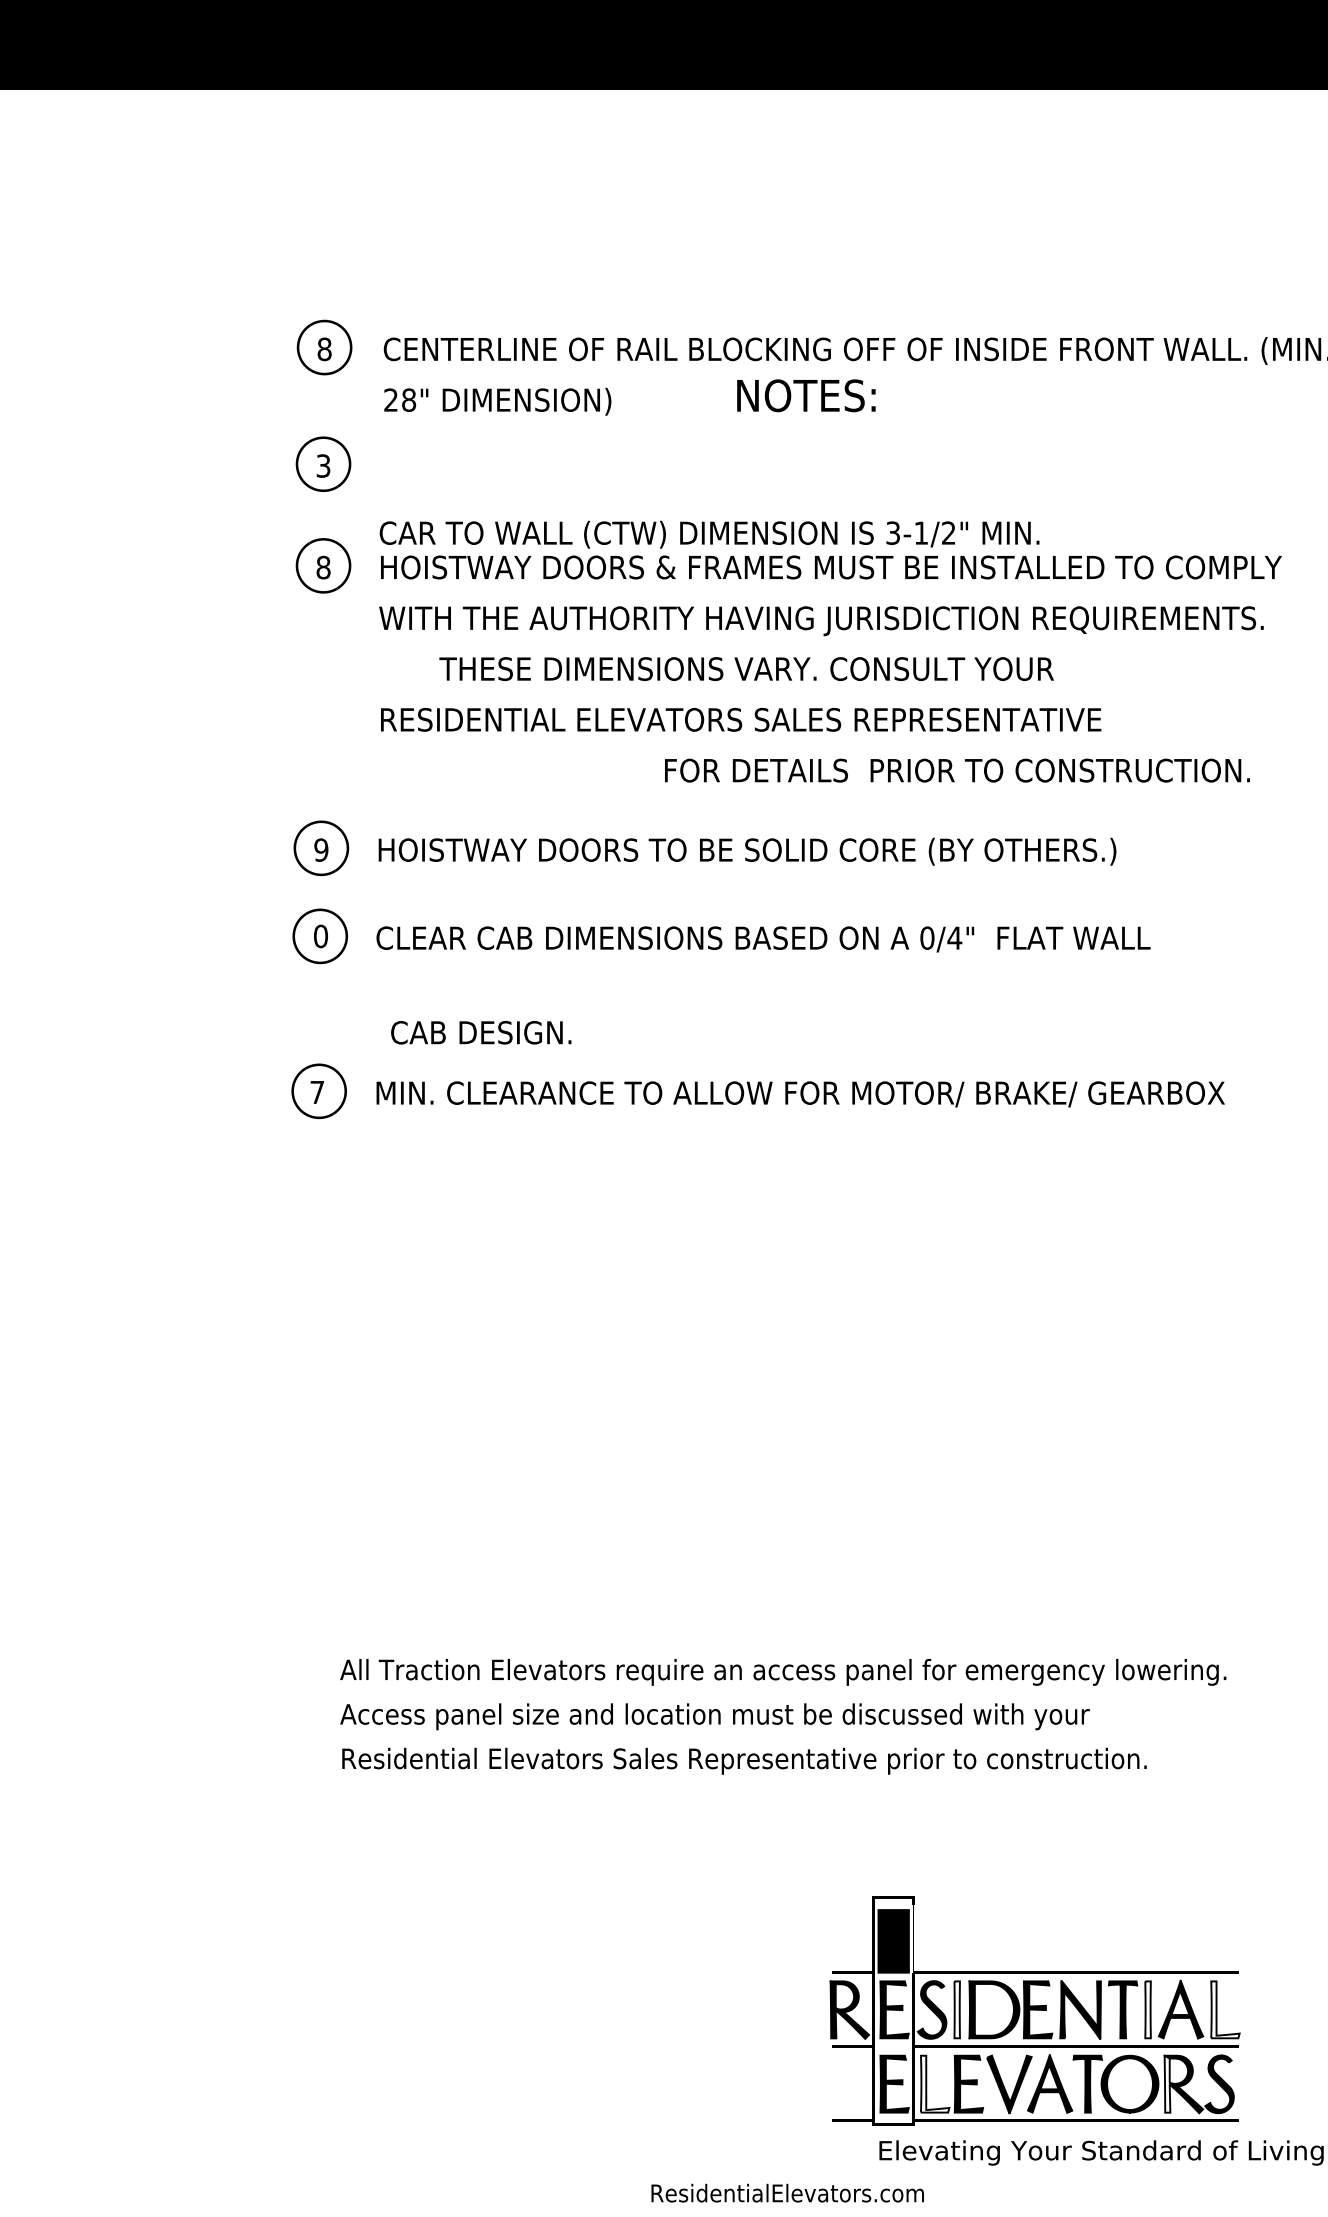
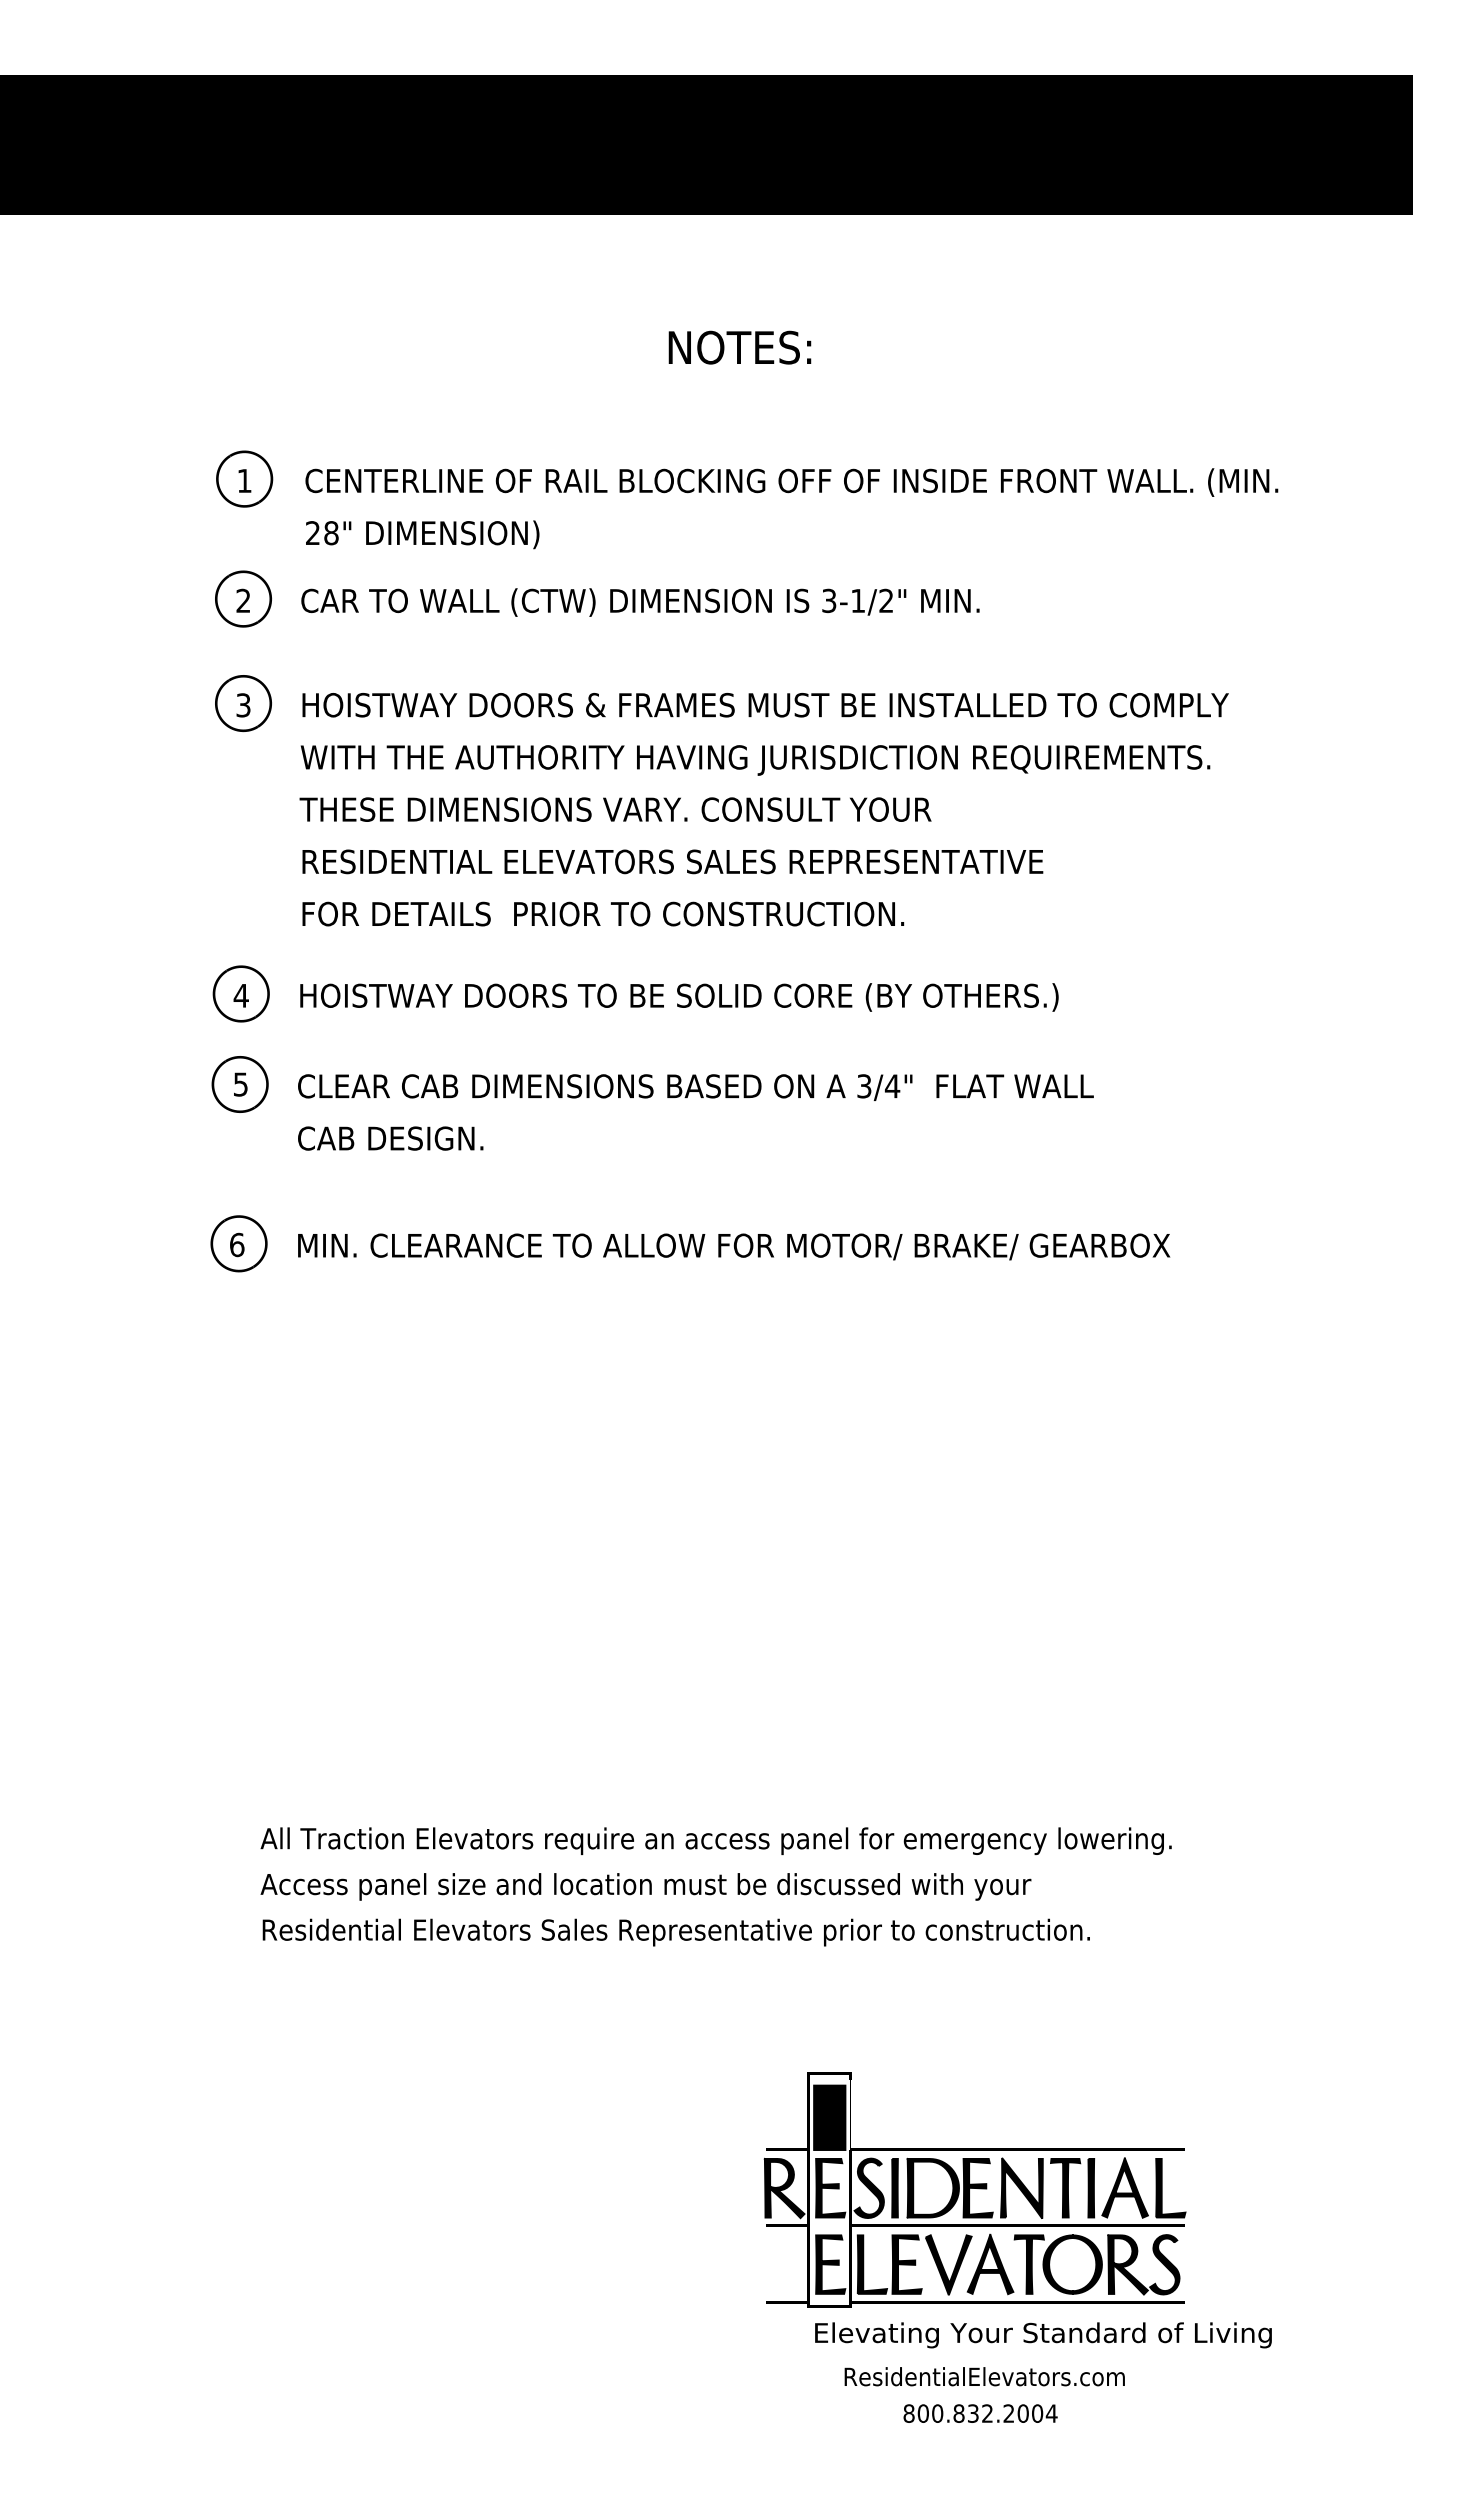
text: (324, 348) -> (244, 480), 8 -> 1
text: (805, 395) -> (739, 347), moved
text: (323, 466) -> (243, 601), 3 -> 2
text: (709, 534) -> (640, 602), moved
text: (323, 567) -> (243, 705), 8 -> 3
text: (746, 668) -> (615, 809), moved
text: (957, 770) -> (603, 913), moved
text: (320, 849) -> (240, 995), 9 -> 4
text: (320, 936) -> (240, 1084), 0 -> 5
text: (927, 938) -> (864, 1086), 0/4" -> 3/4"
text: (481, 1032) -> (390, 1138), moved
text: (317, 1091) -> (237, 1244), 7 -> 6
fill: (956, 2009) -> (894, 2187), added
fill: (1148, 2009) -> (1091, 2187), added
fill: (1225, 2009) -> (1170, 2187), added
fill: (934, 2084) -> (871, 2264), added
fill: (1167, 2084) -> (1111, 2264), added
text: (787, 2192) -> (984, 2376), moved

